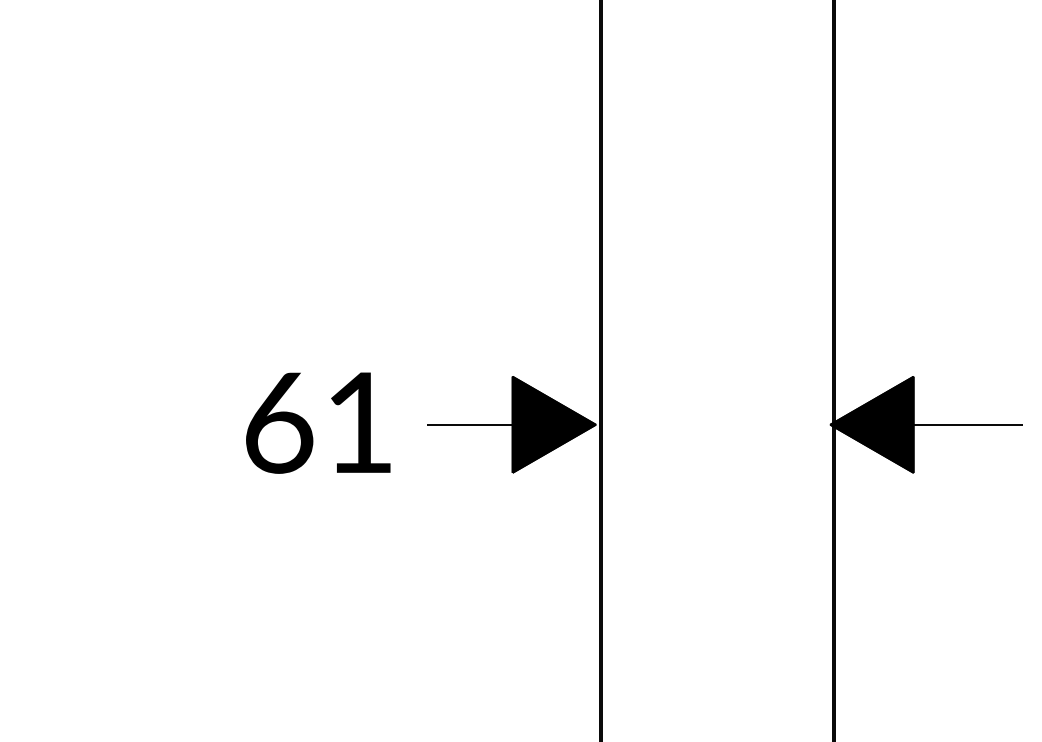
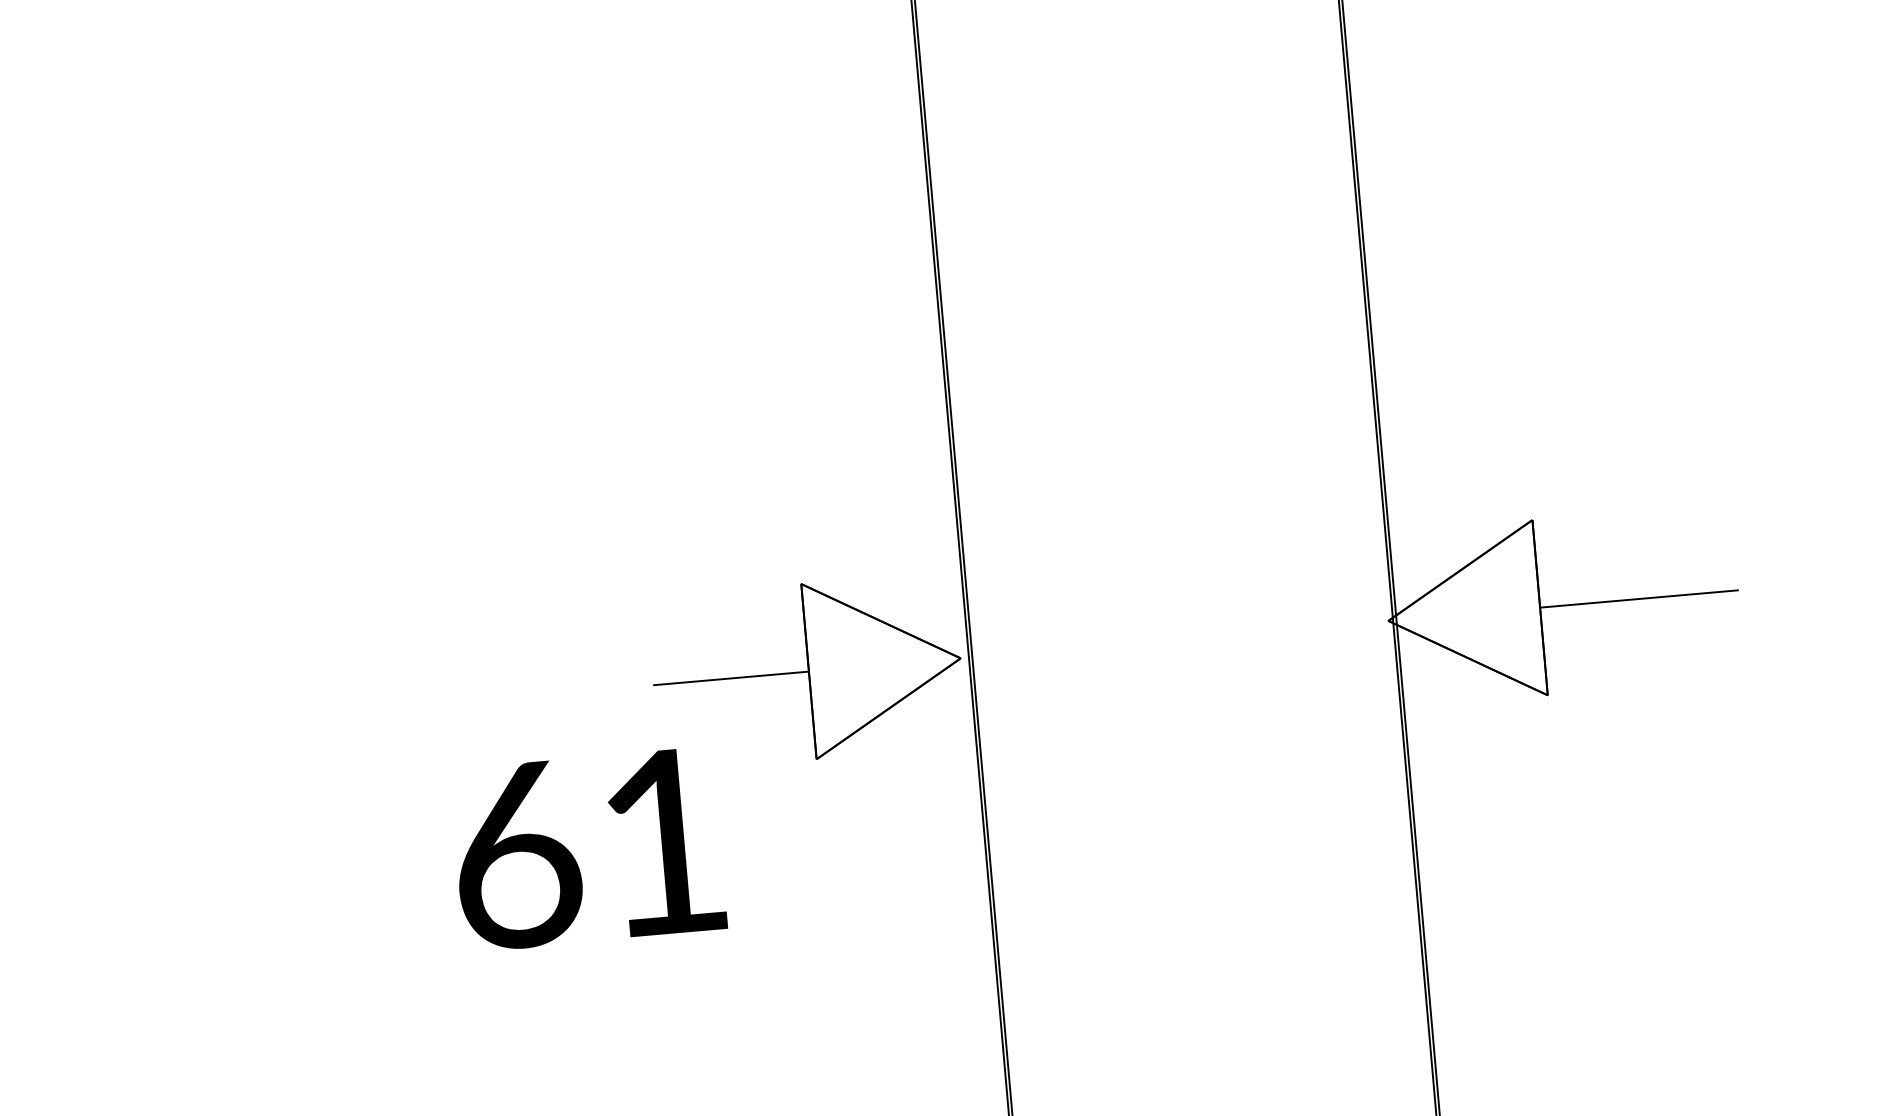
text: (318, 422) -> (588, 848), moved
fill: (553, 424) -> (883, 664), removed
fill: (871, 424) -> (1463, 613), removed

